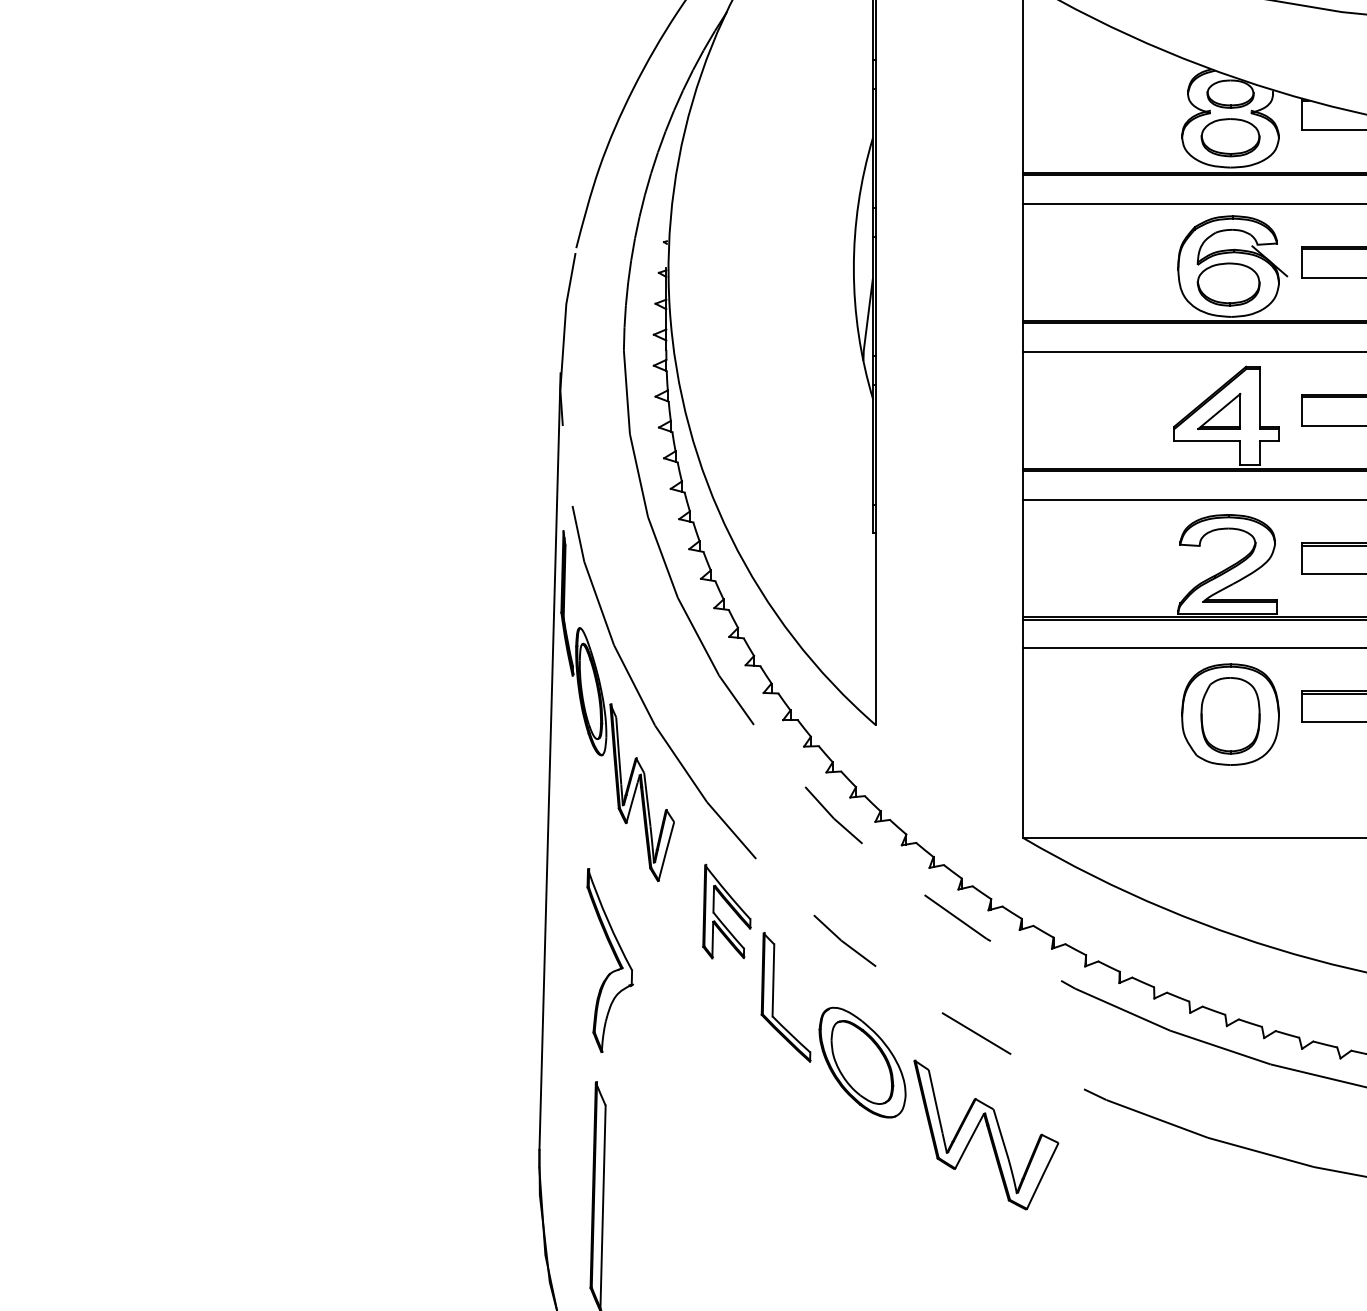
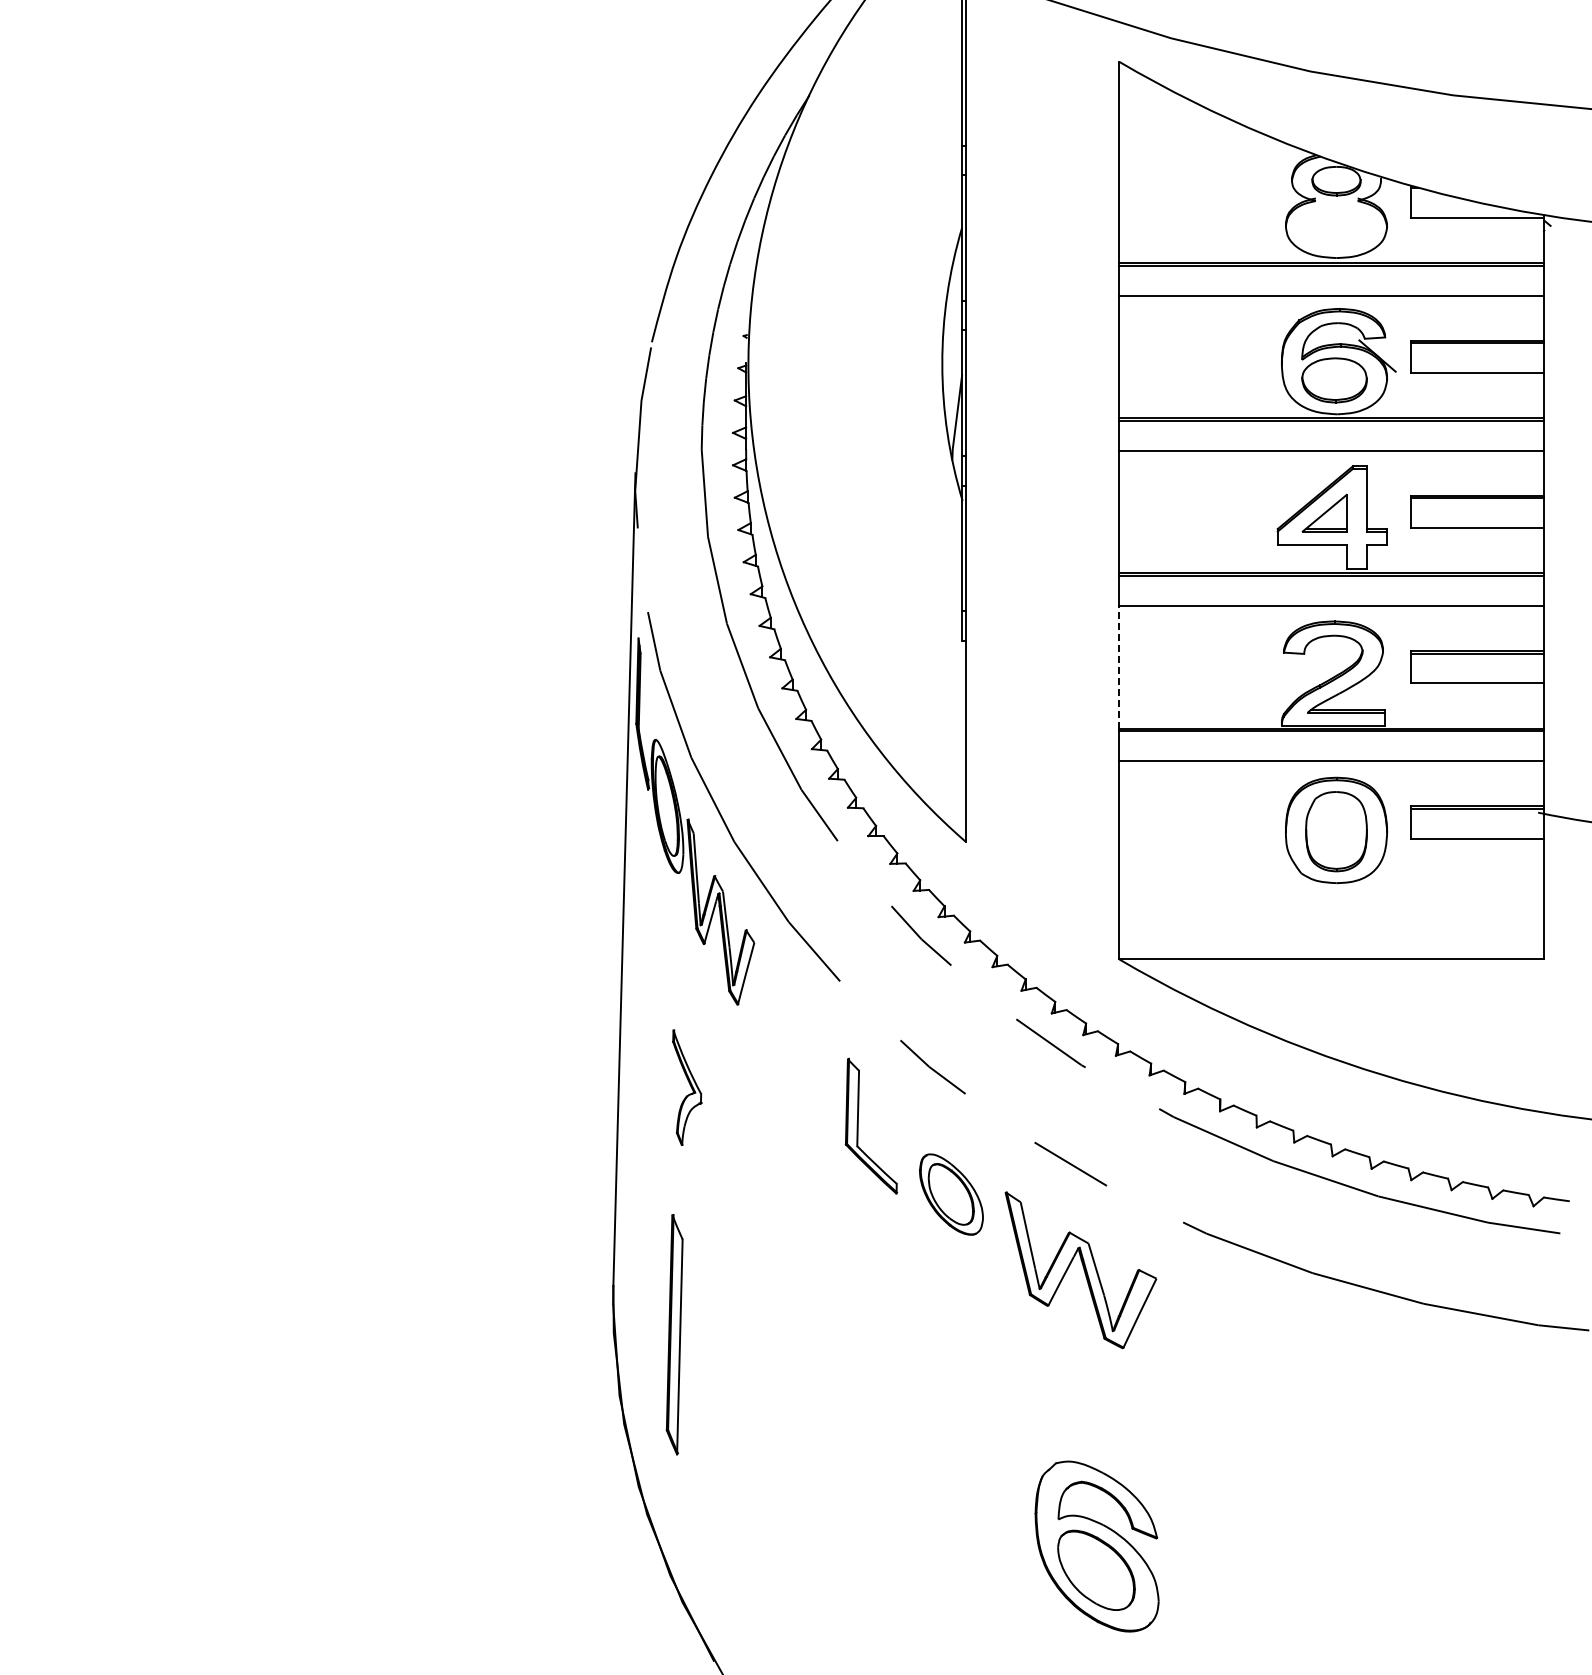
part: (1230, 137) -> (1336, 226), removed
line: (1023, 557) -> (1119, 666), solid -> dashed
part: (726, 911) -> (809, 1036), removed
part: (610, 960) -> (687, 1087), size x0.6
part: (862, 1062) -> (951, 1194), size x0.7

